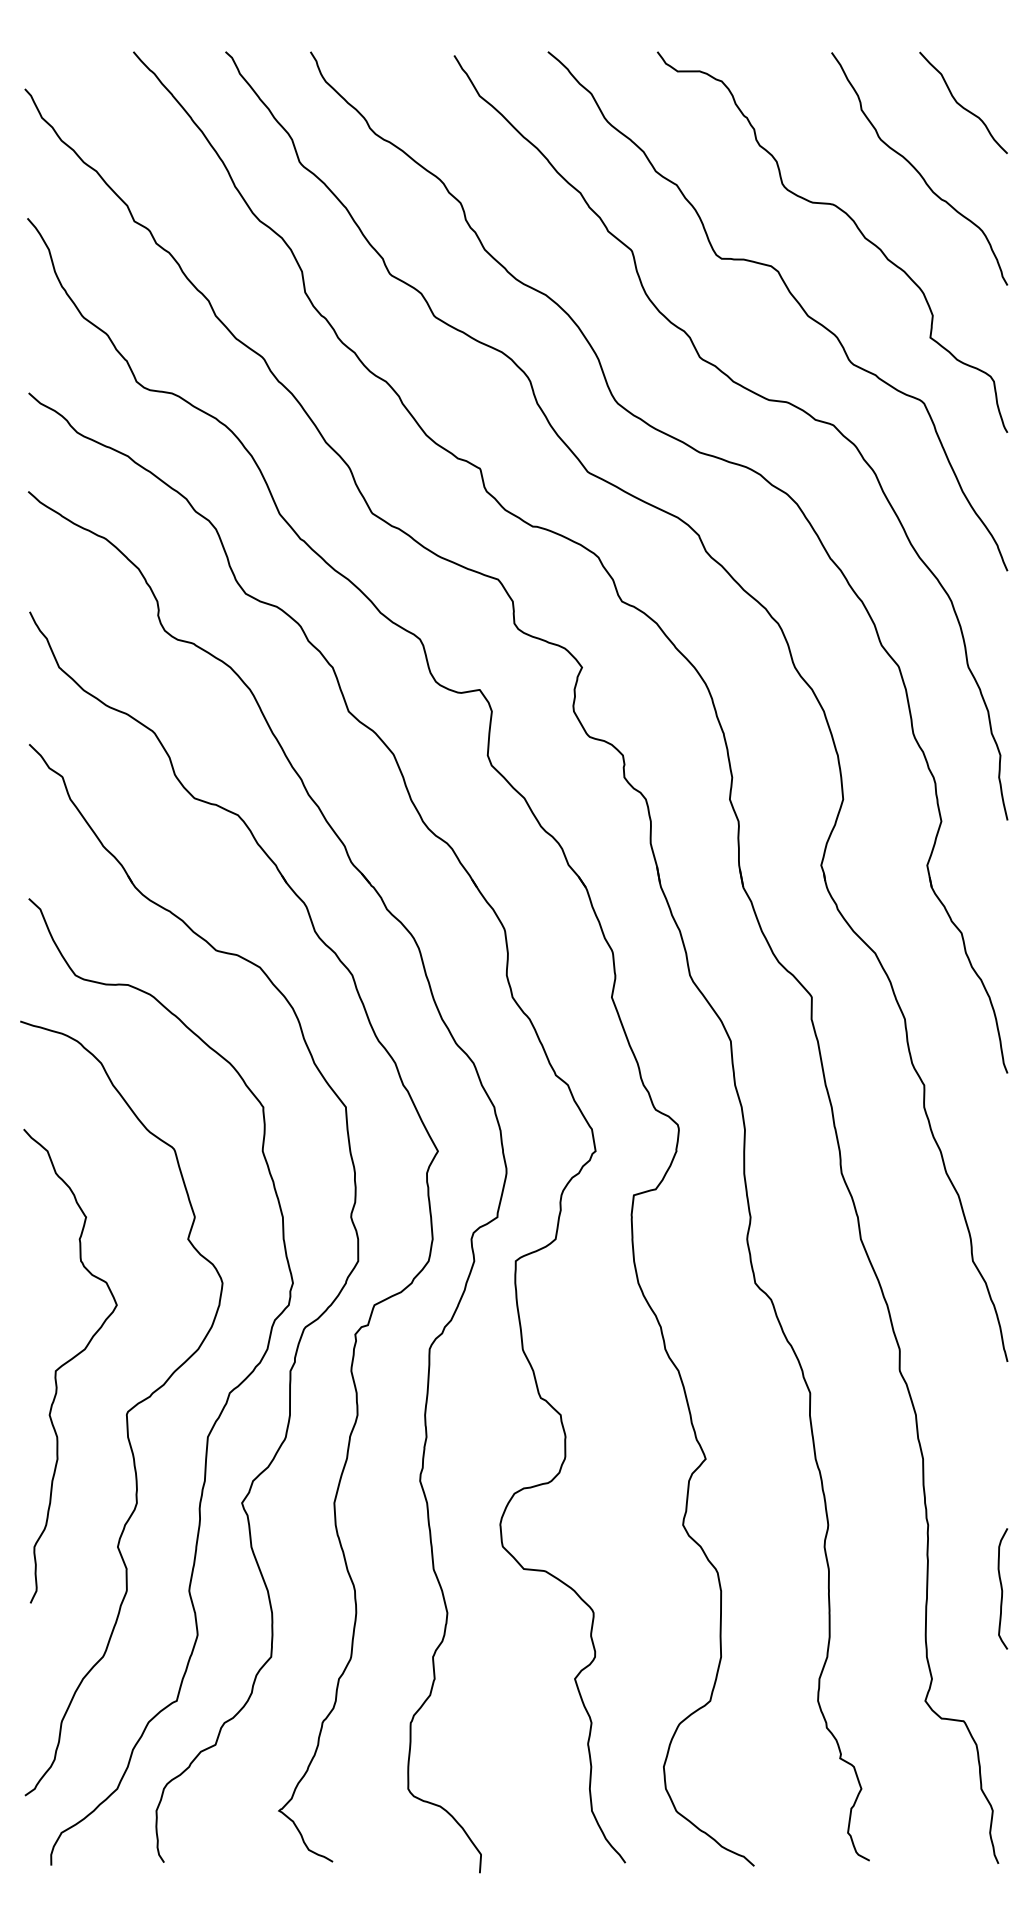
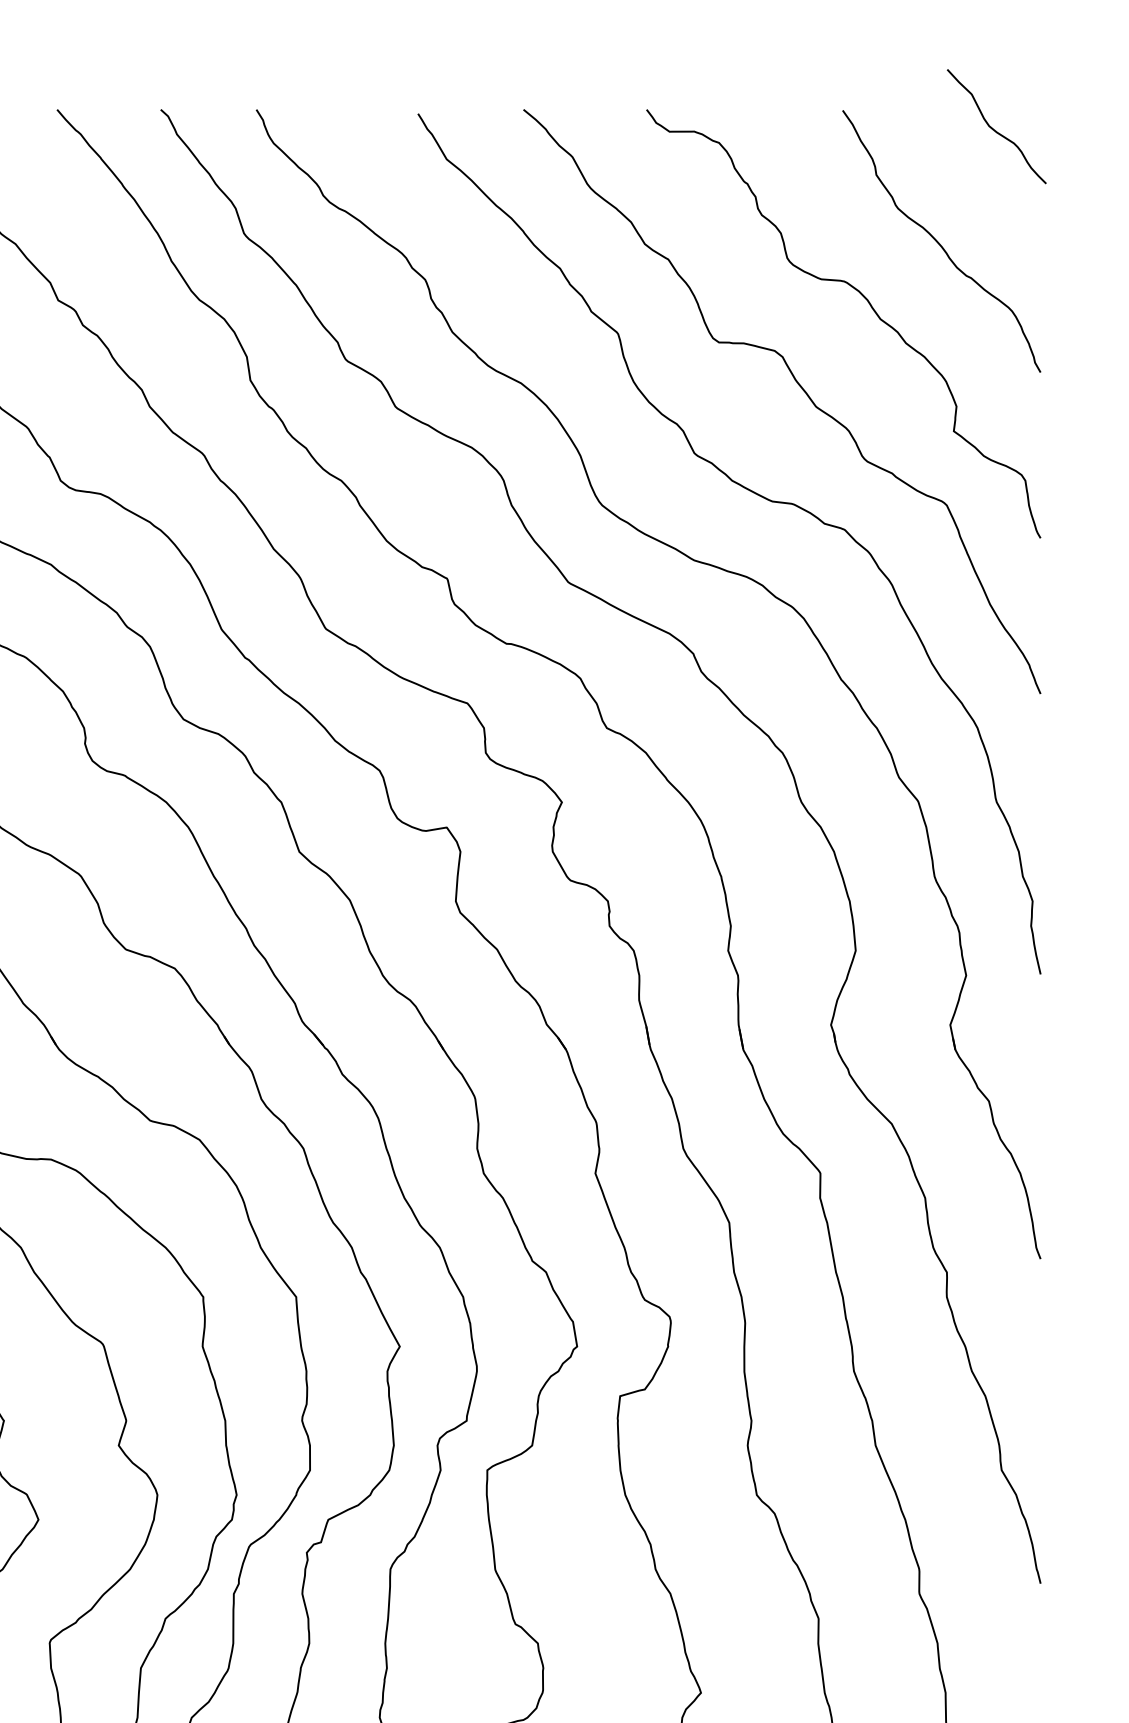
curve: (962, 105) -> (995, 129), moved

